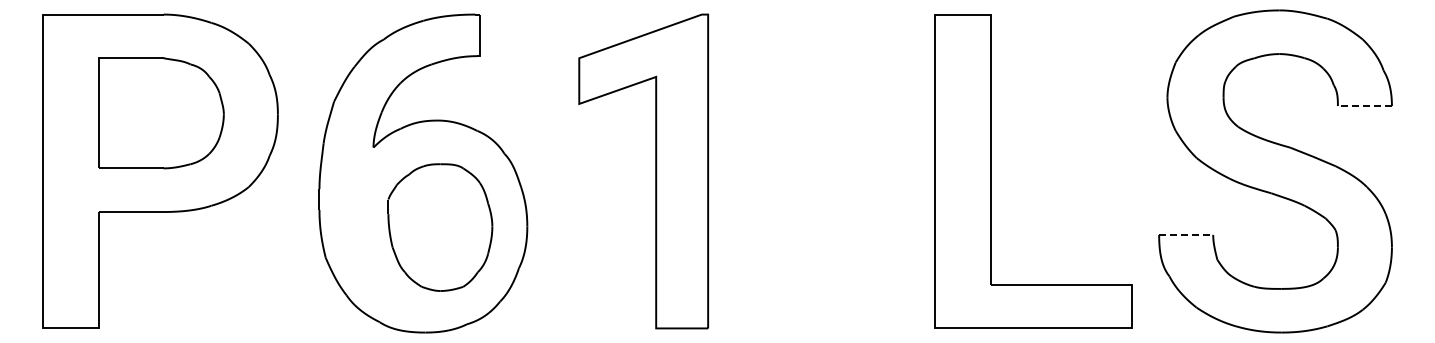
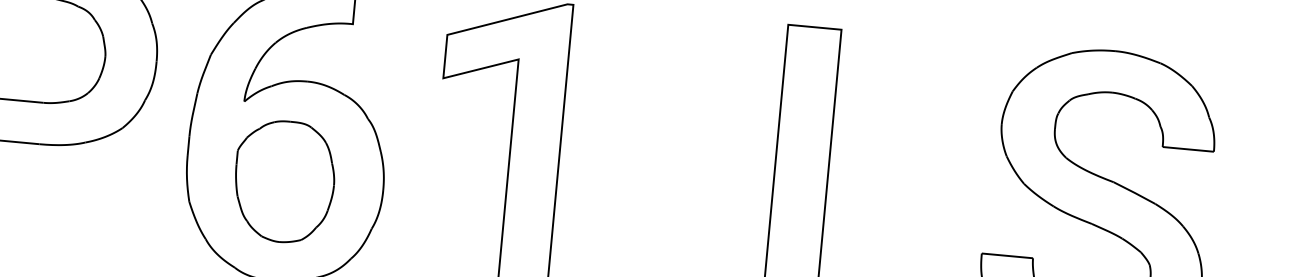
line: (1364, 106) -> (1187, 149), dashed -> solid
part: (440, 227) -> (284, 181), moved
line: (1186, 234) -> (1007, 255), dashed -> solid

